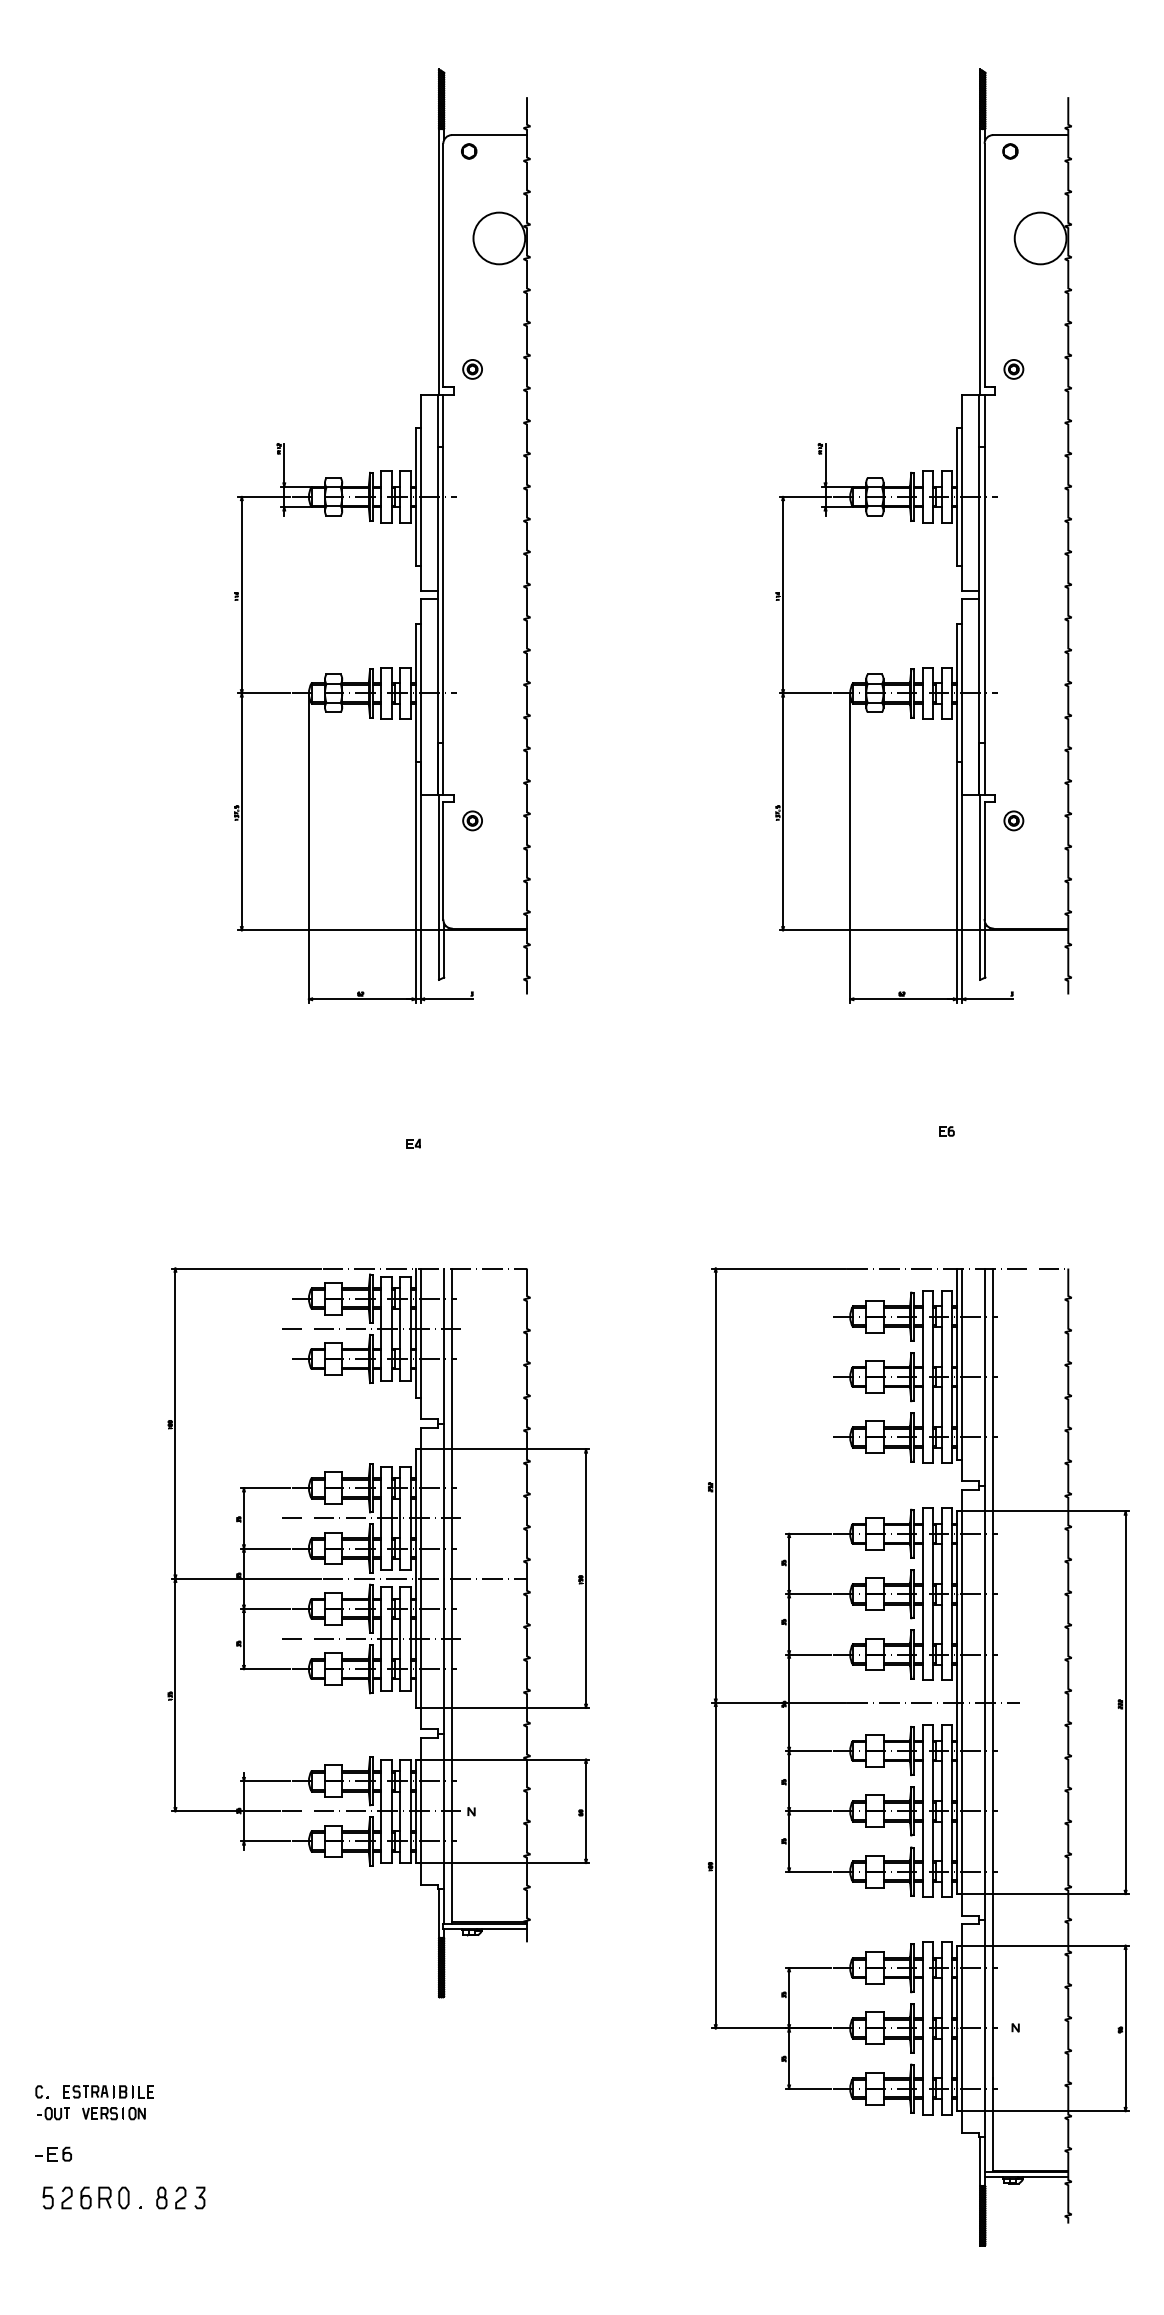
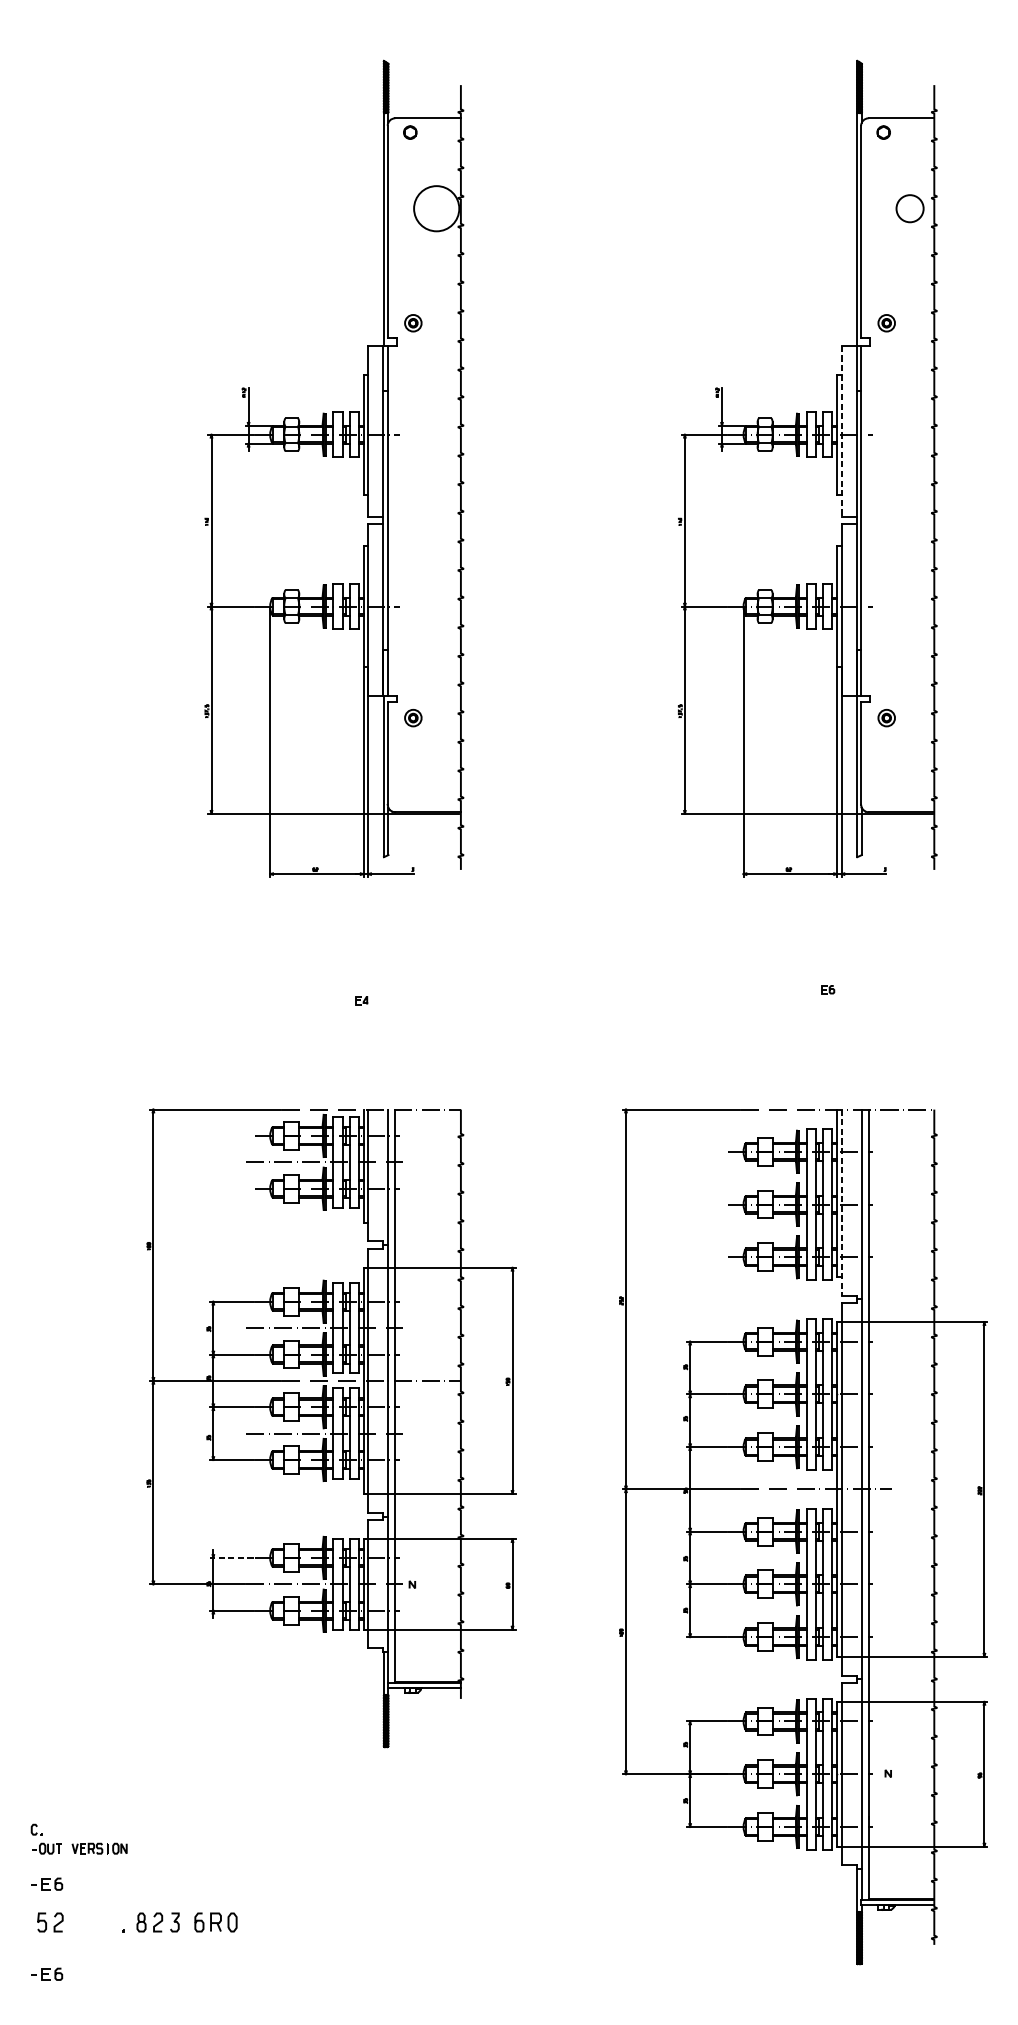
circle: (1040, 238) -> (910, 208), size x0.6
line: (962, 493) -> (841, 431), solid -> dashed
line: (962, 1375) -> (841, 1203), solid -> dashed
line: (265, 1781) -> (232, 1558), solid -> dashed
part: (108, 2091) -> (94, 1829), removed
part: (104, 2197) -> (215, 1922), moved
part: (53, 2256) -> (46, 1973), added

